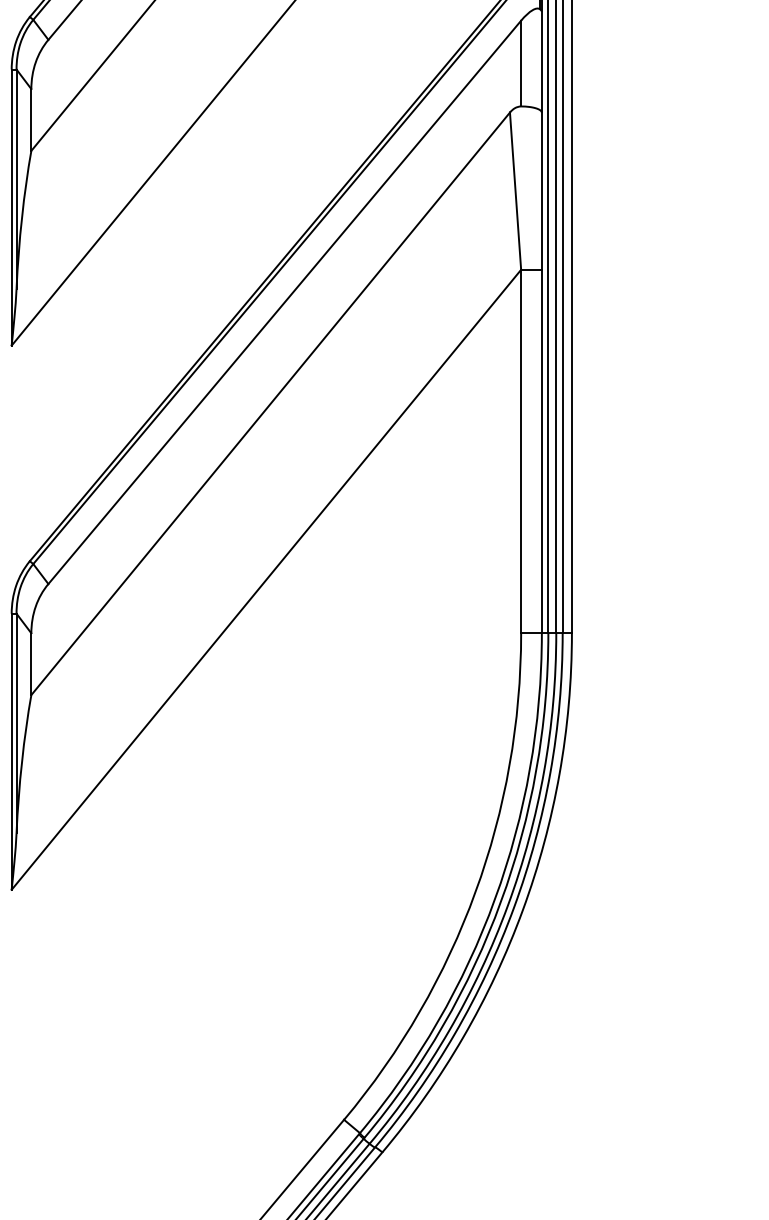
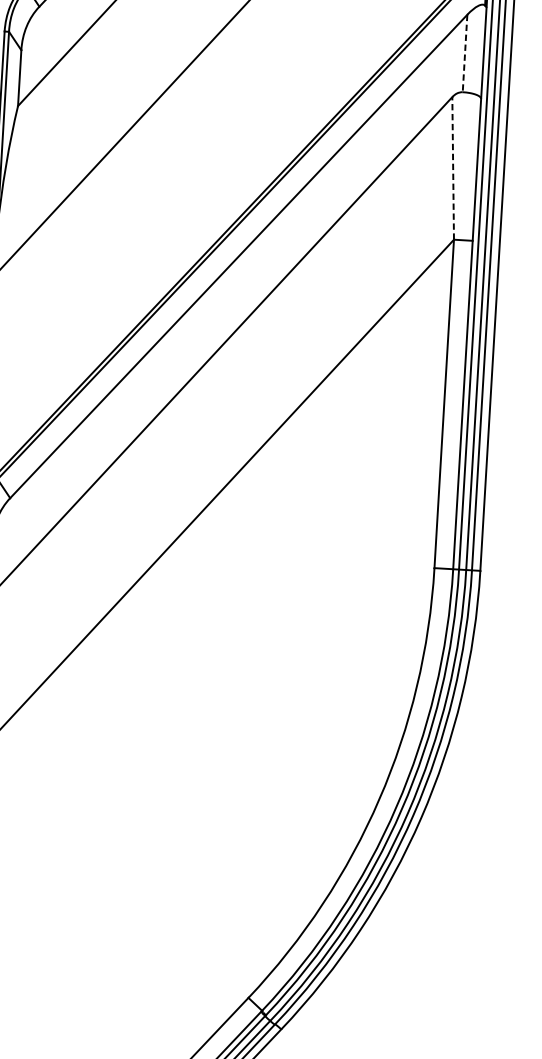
line: (521, 63) -> (465, 53), solid -> dashed
line: (515, 191) -> (453, 168), solid -> dashed

